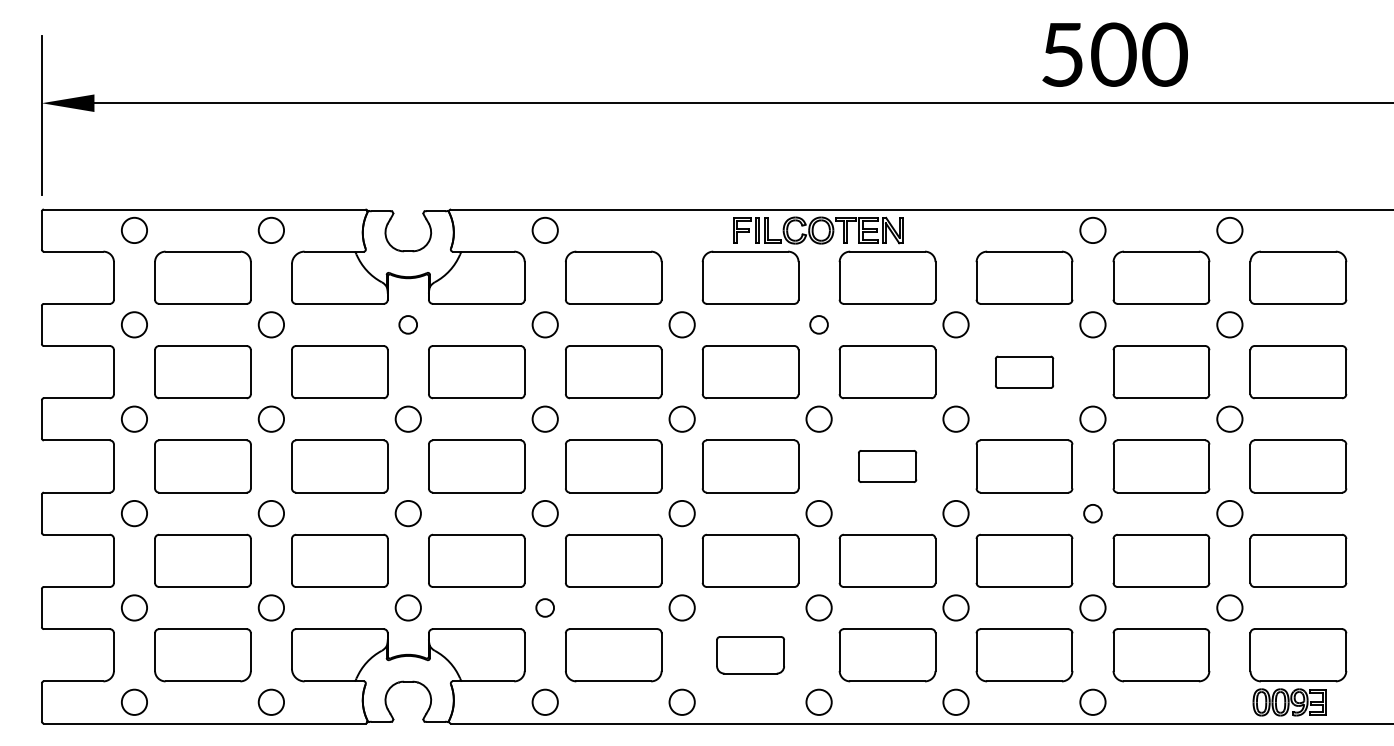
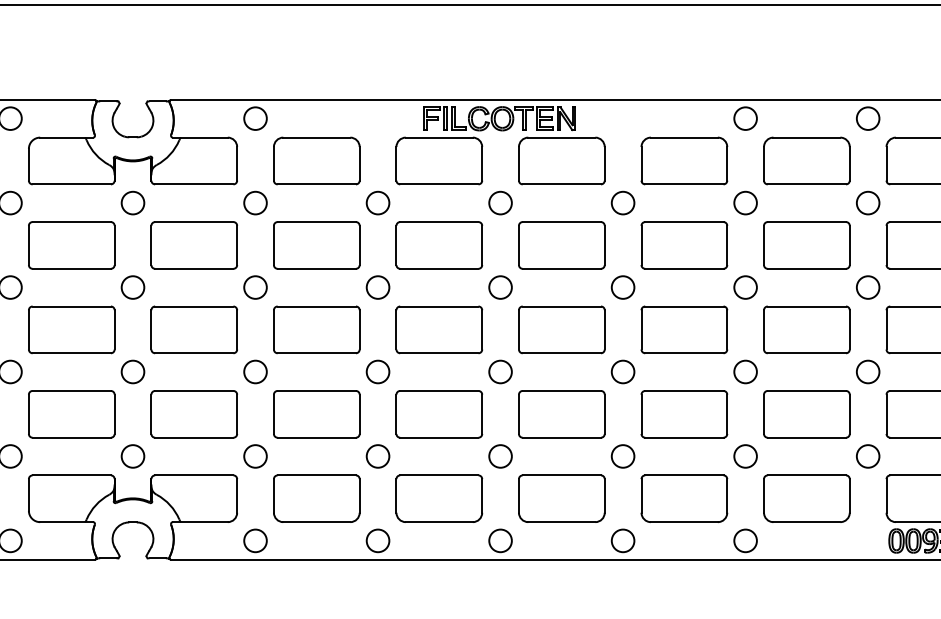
circle: (407, 324) -> (132, 202), size x1.43
circle: (818, 324) -> (500, 202), size x1.43
part: (1024, 372) -> (684, 245), size x1.67
part: (887, 466) -> (561, 329), size x1.67
circle: (1092, 513) -> (745, 371), size x1.43
circle: (544, 607) -> (254, 456), size x1.43
part: (750, 655) -> (439, 498), size x1.43

